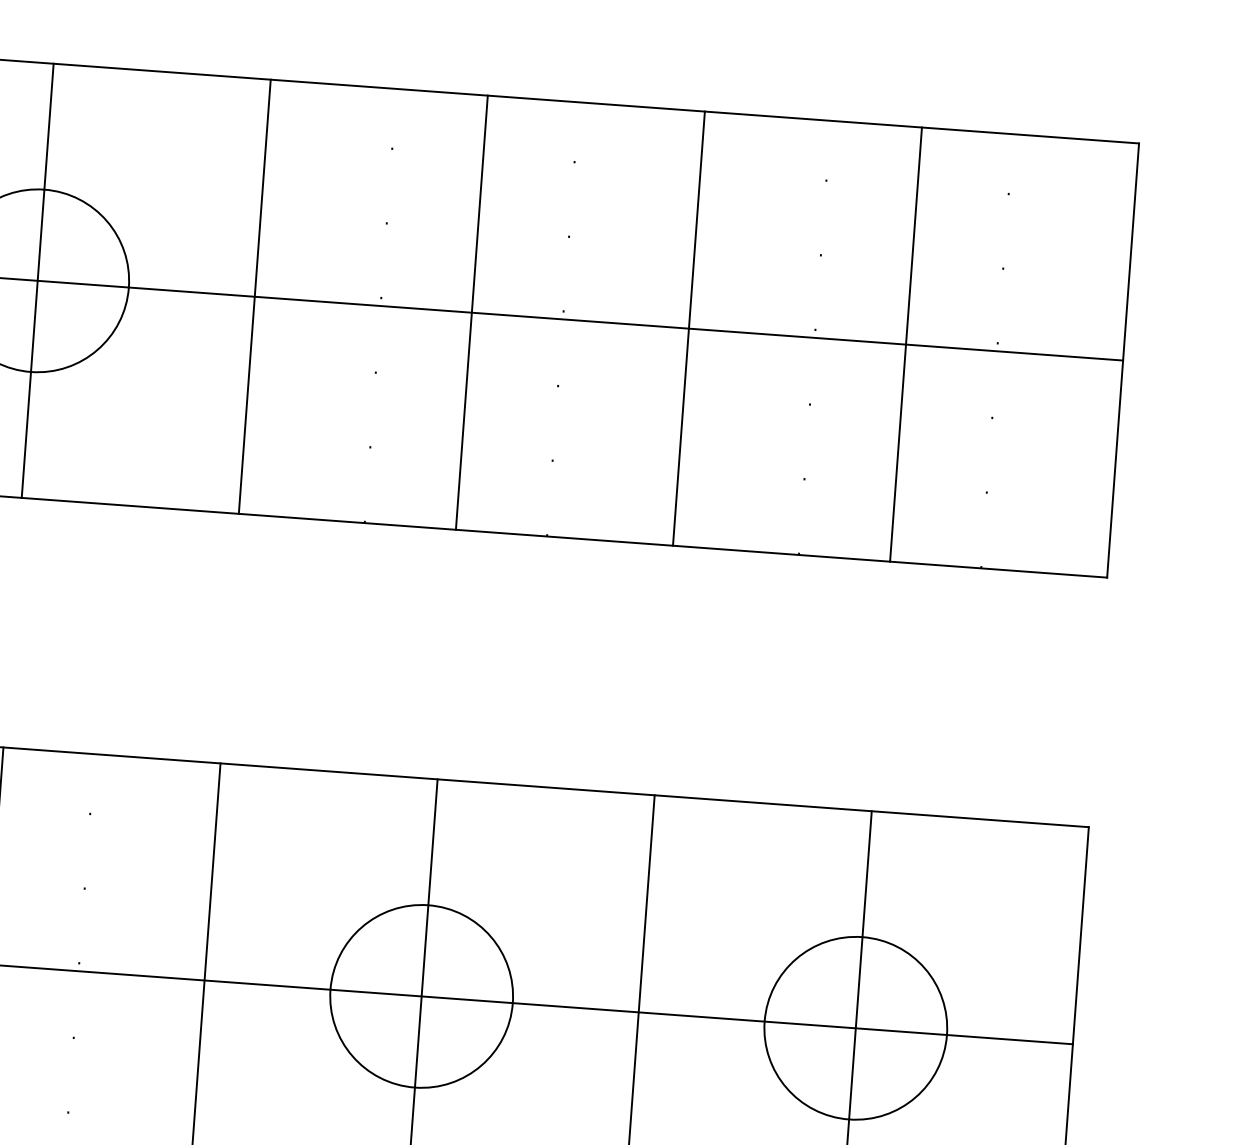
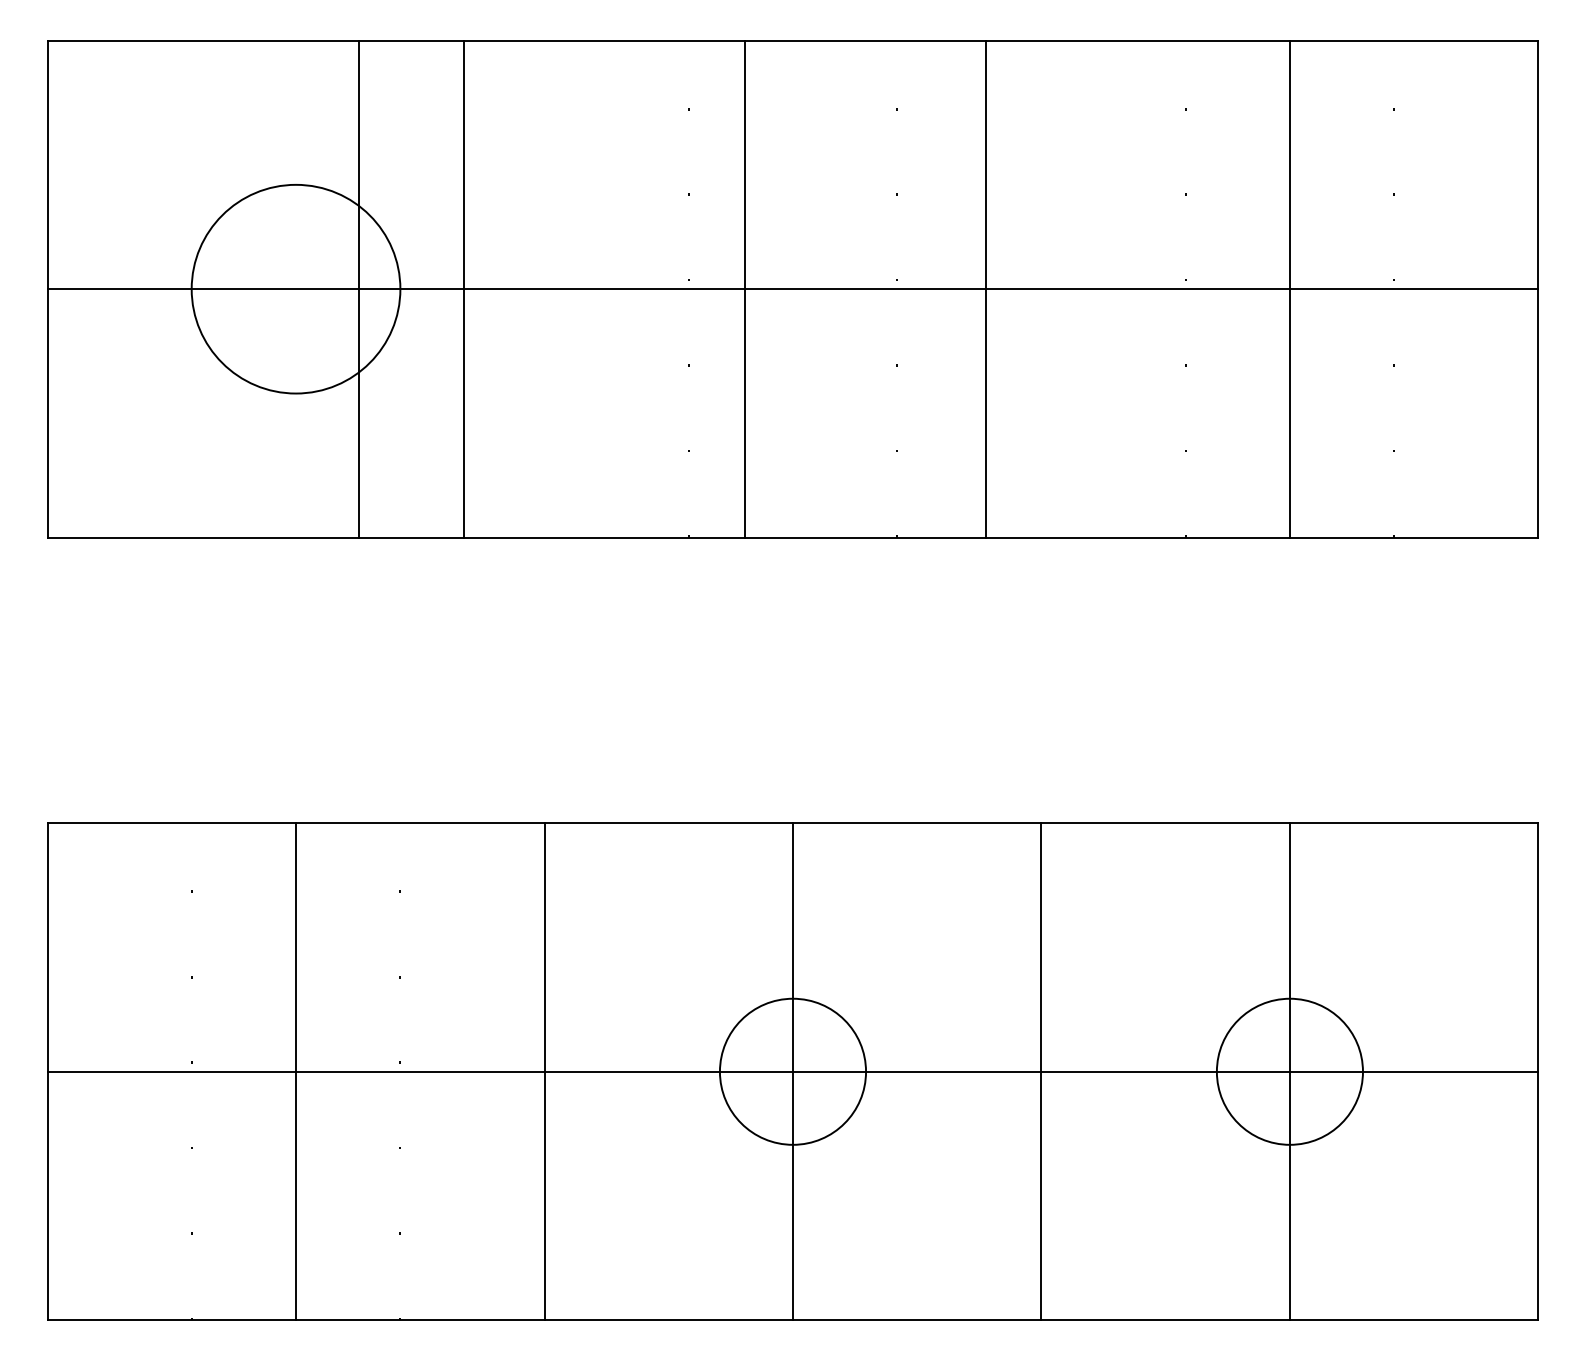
line: (38, 280) -> (359, 288), moved
line: (254, 296) -> (463, 288), moved
line: (472, 312) -> (745, 288), moved
line: (689, 328) -> (986, 288), moved
circle: (421, 996) -> (792, 1071), size x0.7
circle: (855, 1028) -> (1289, 1071), size x0.7

